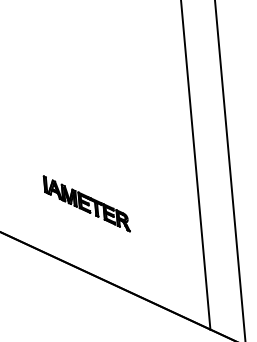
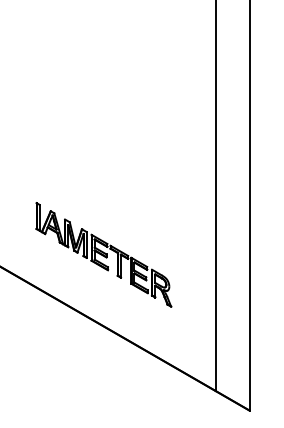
part: (86, 203) -> (103, 254), size x1.67

